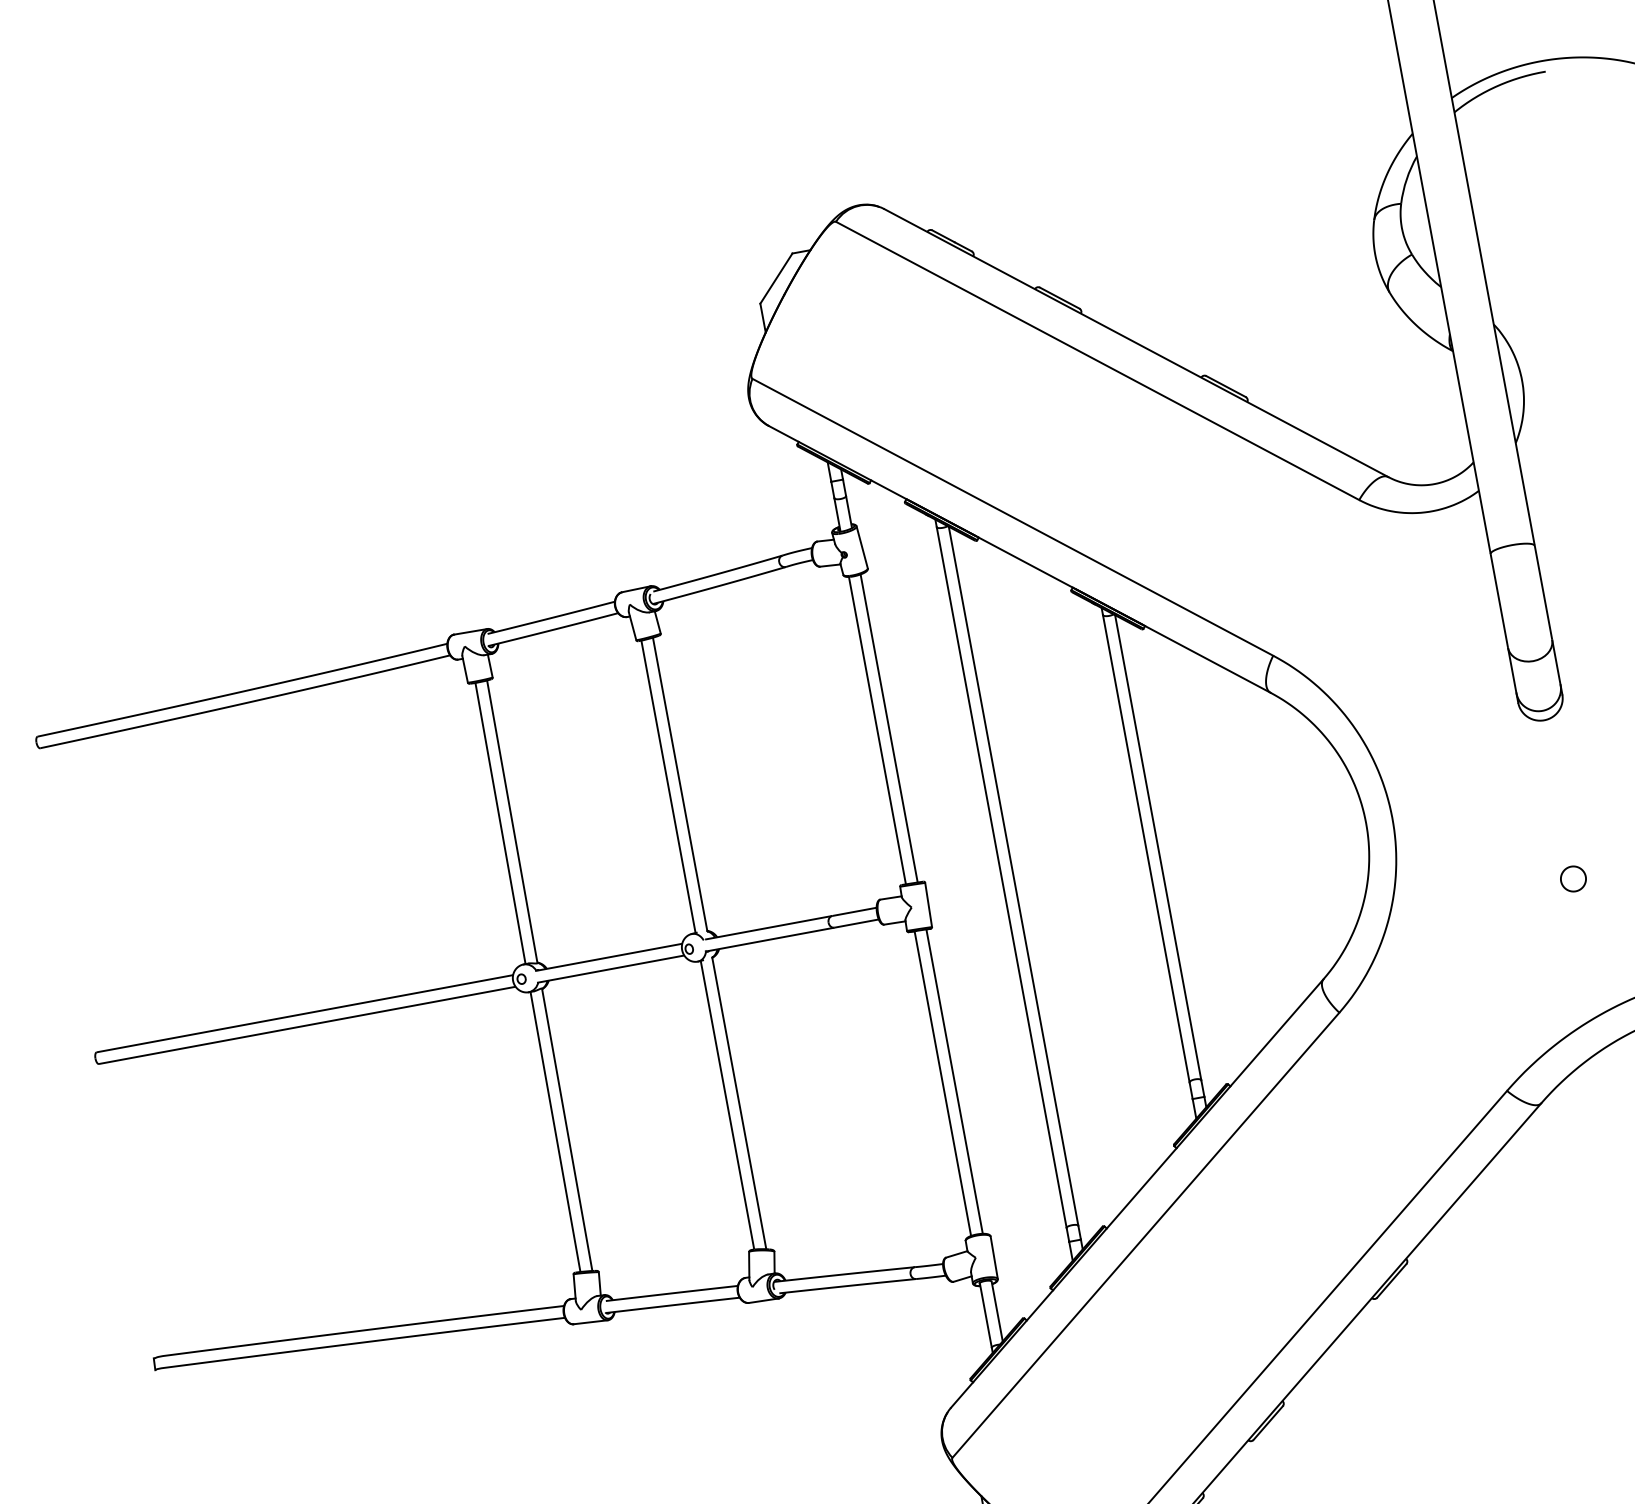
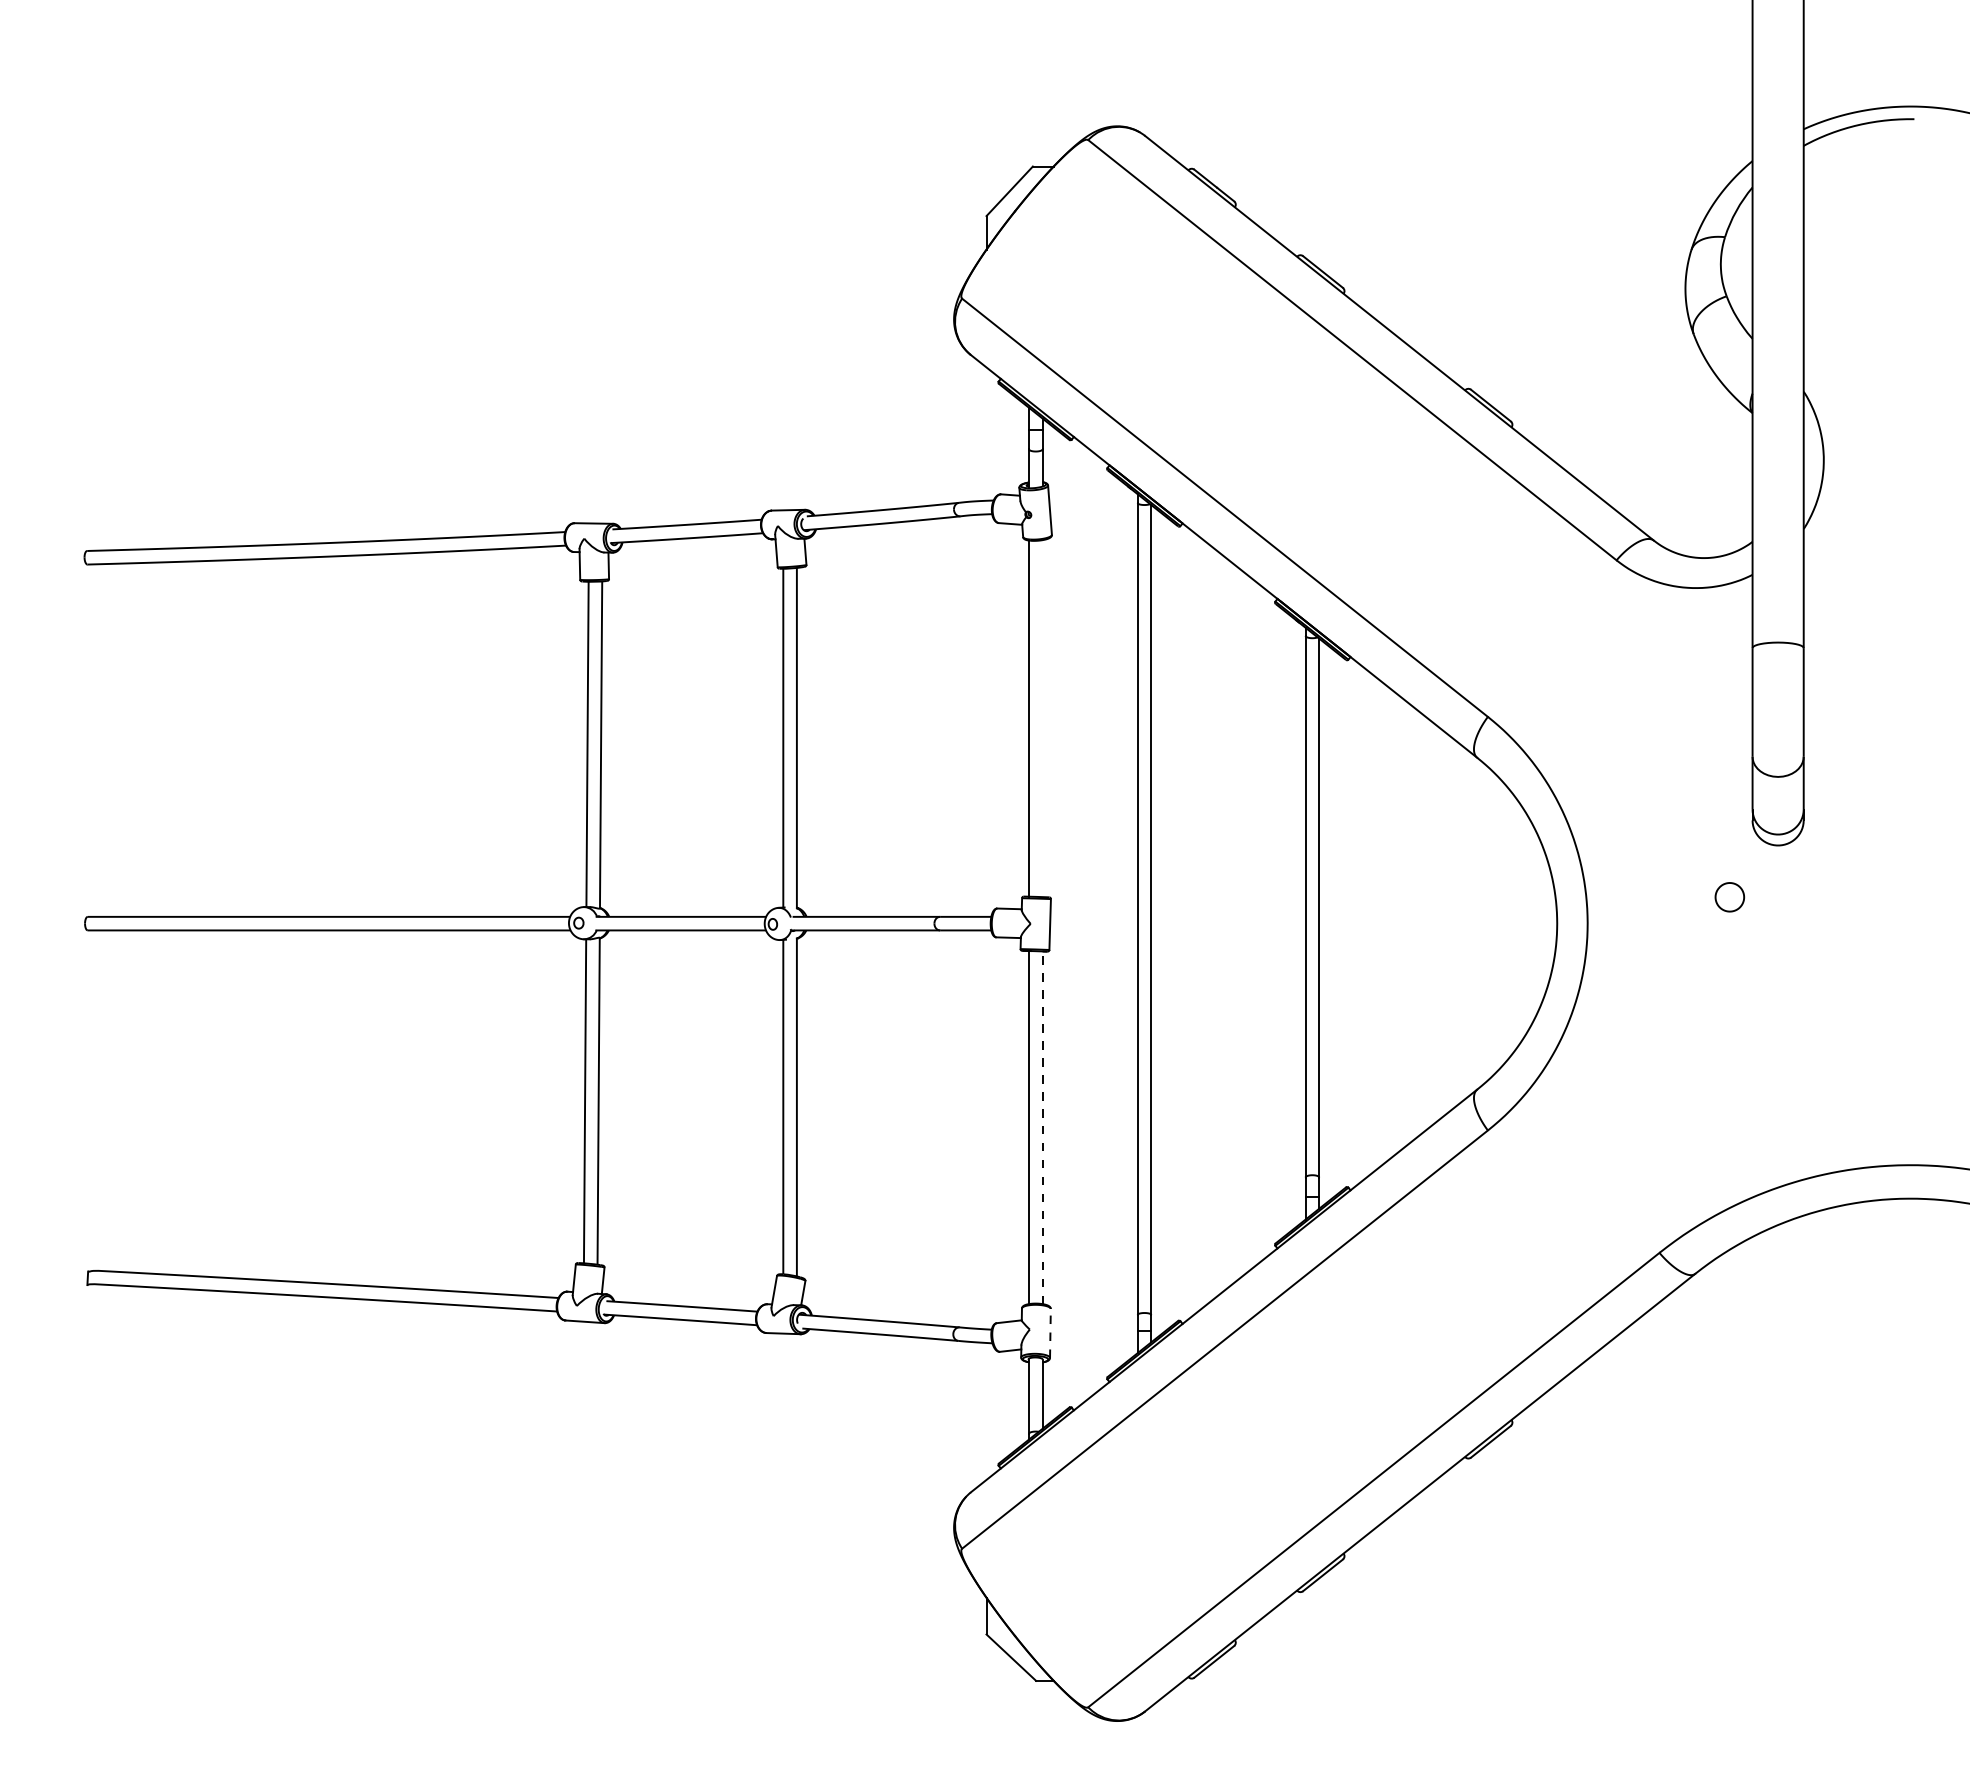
line: (889, 728) -> (1042, 718), removed
part: (1573, 879) -> (1729, 897), moved
line: (954, 1081) -> (1042, 1127), solid -> dashed
line: (994, 1257) -> (1050, 1332), solid -> dashed

